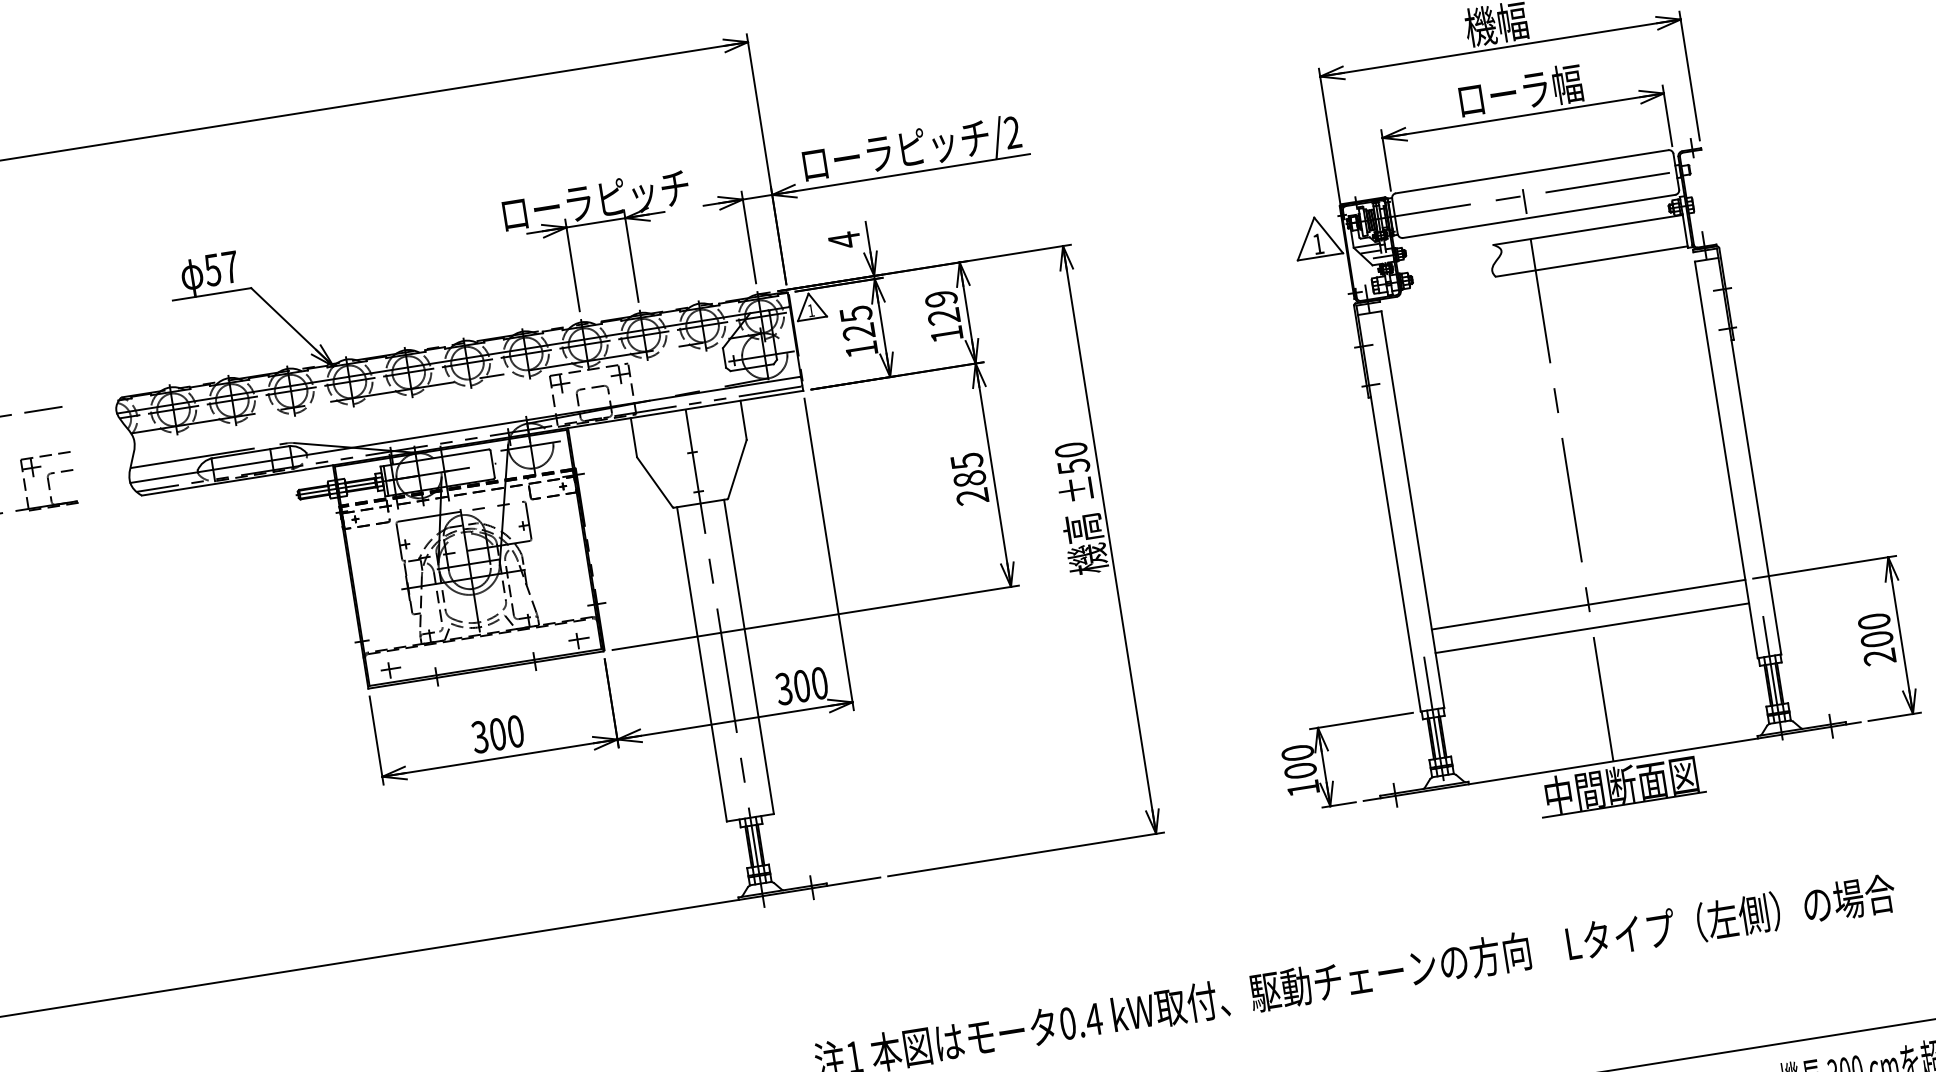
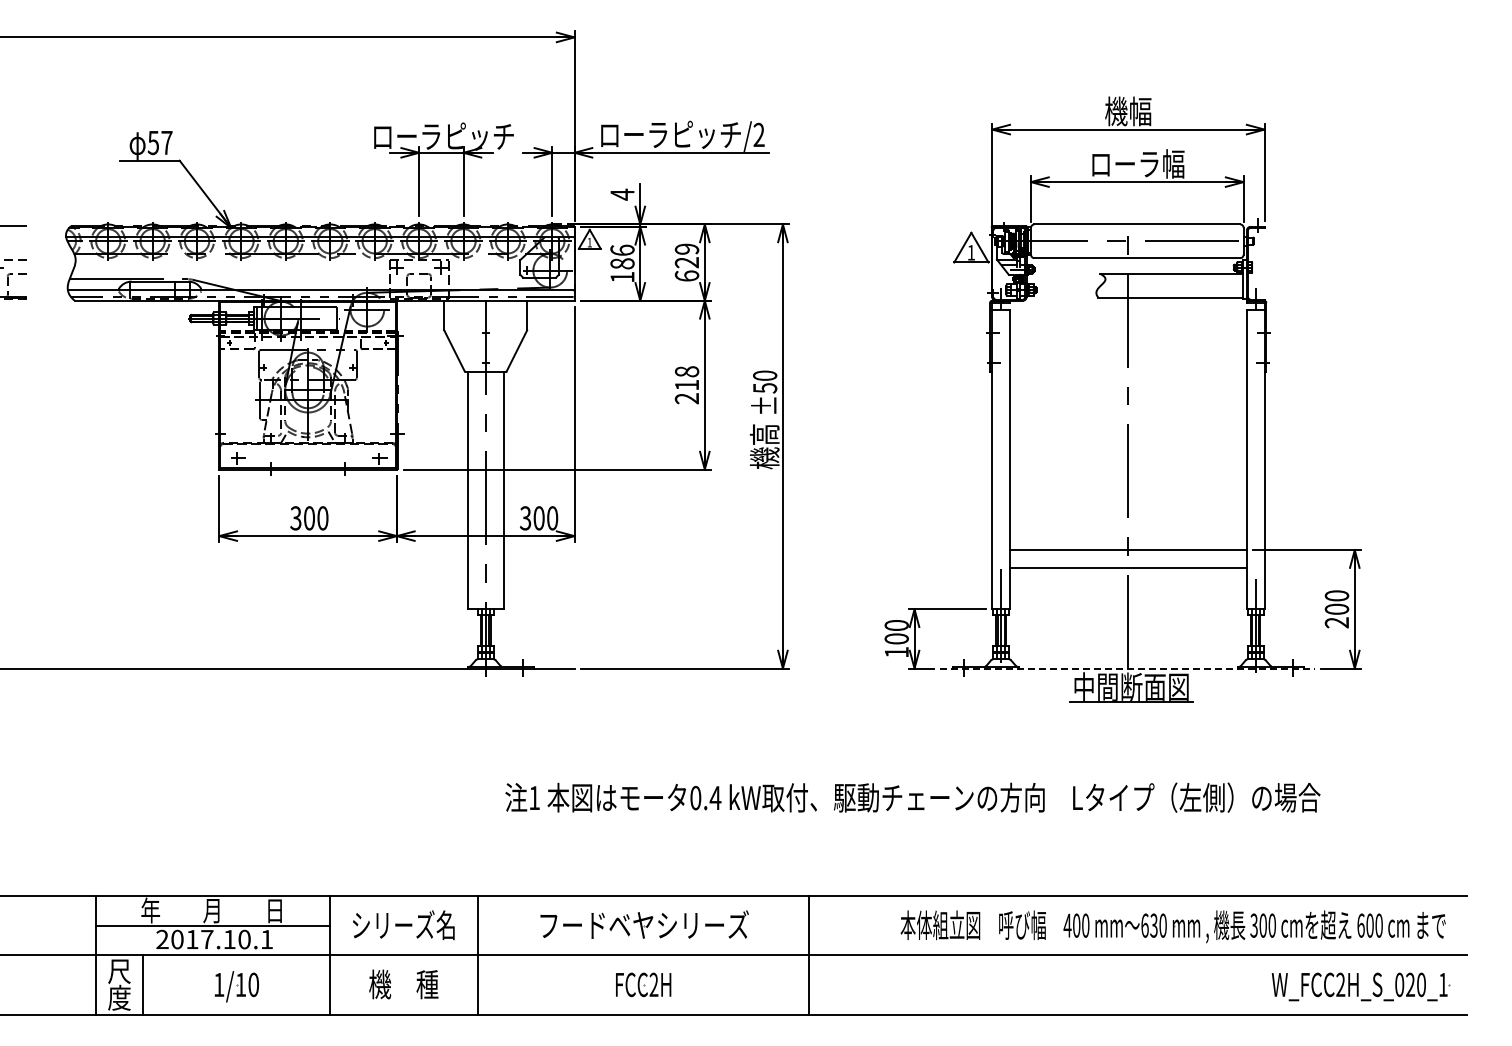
text: (857, 322) -> (622, 256), 125 -> 186
text: (946, 333) -> (686, 275), 129 -> 629
text: (967, 470) -> (686, 378), 285 -> 218
line: (1612, 761) -> (1127, 668), solid -> dashed

